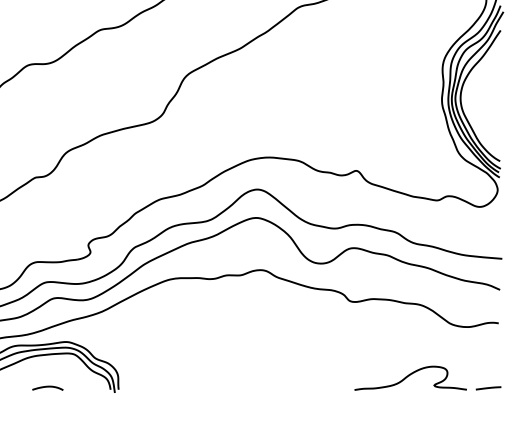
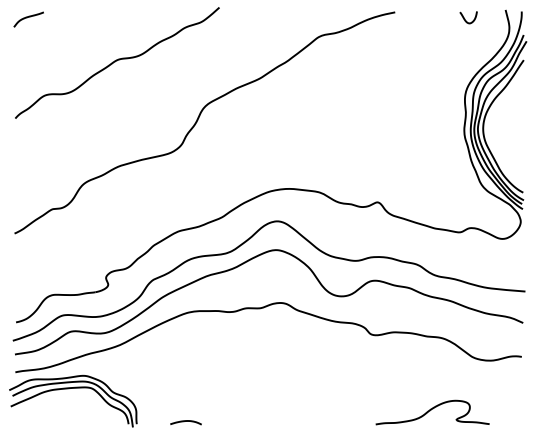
curve: (47, 387) -> (185, 421), moved
line: (488, 388) -> (511, 422), removed

